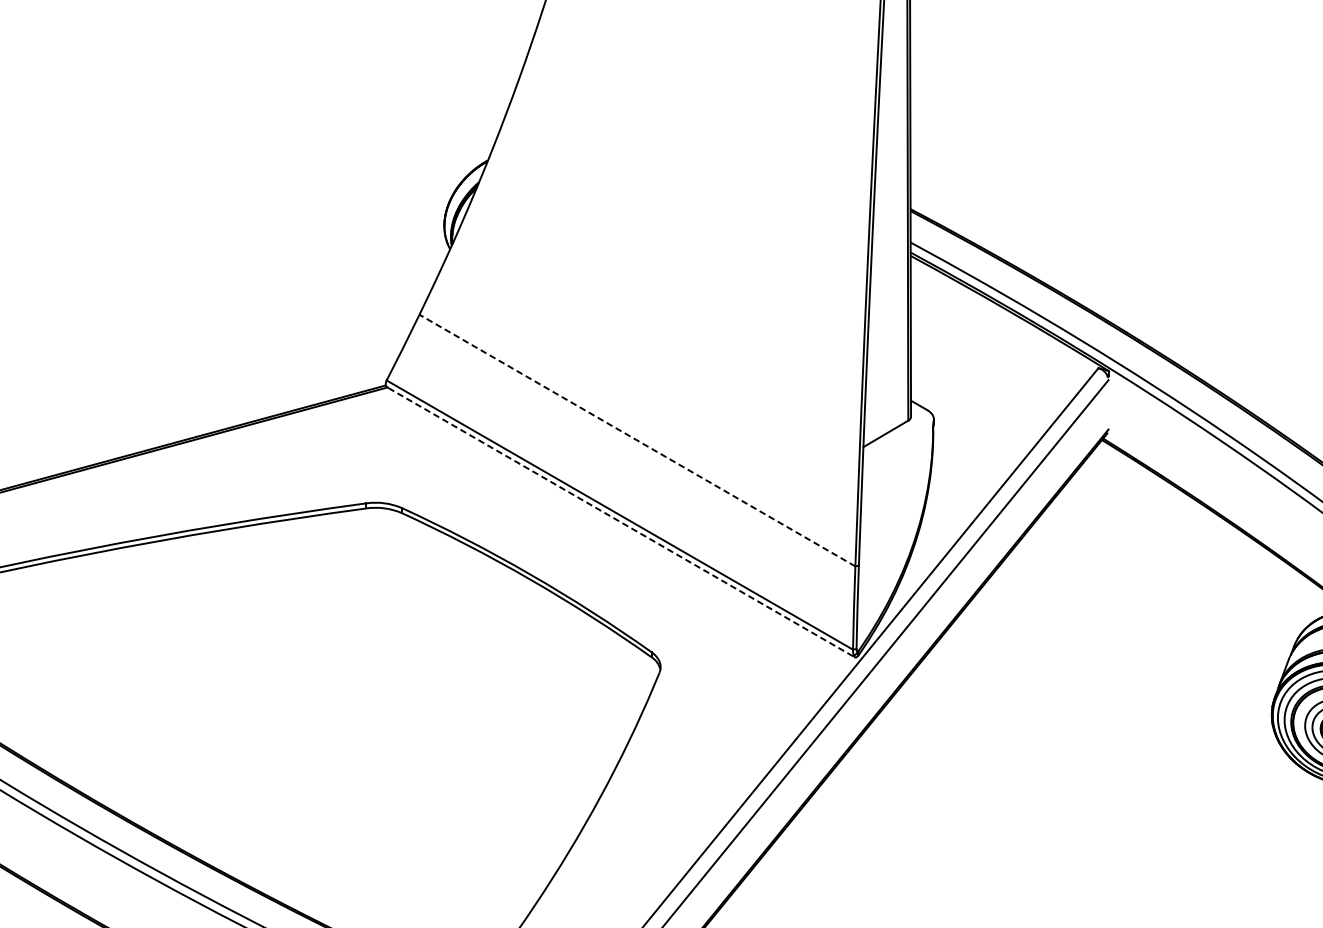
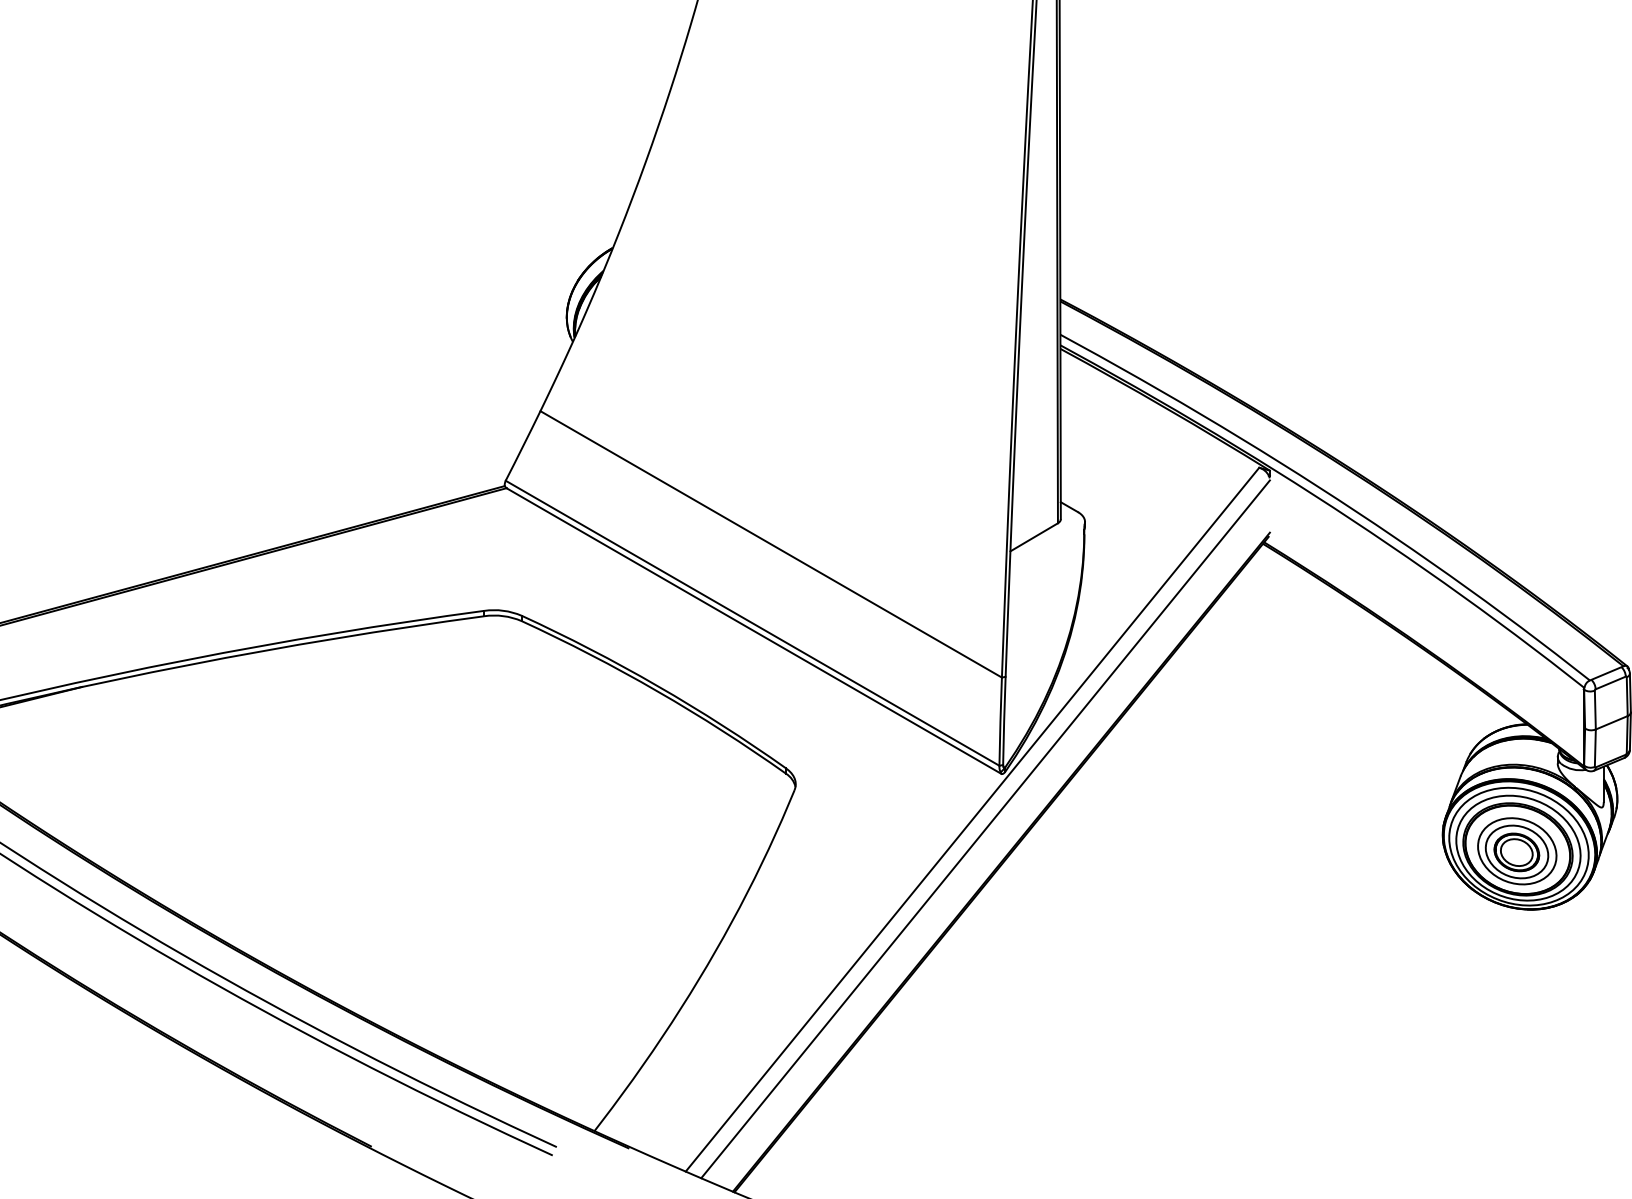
line: (636, 440) -> (770, 544), dashed -> solid
line: (621, 522) -> (754, 631), dashed -> solid

